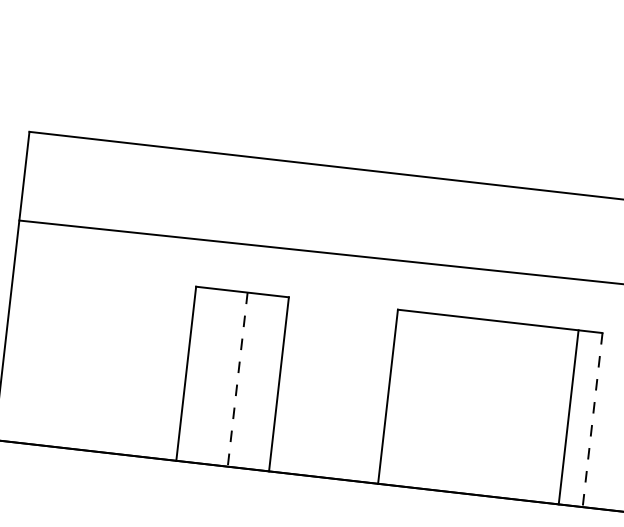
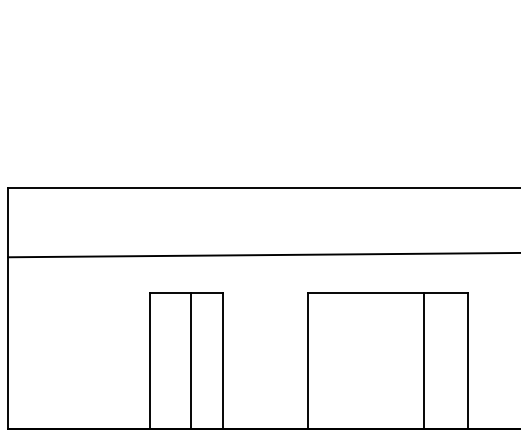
line: (237, 379) -> (190, 360), dashed -> solid
line: (569, 417) -> (424, 360), moved
line: (592, 419) -> (467, 360), dashed -> solid

